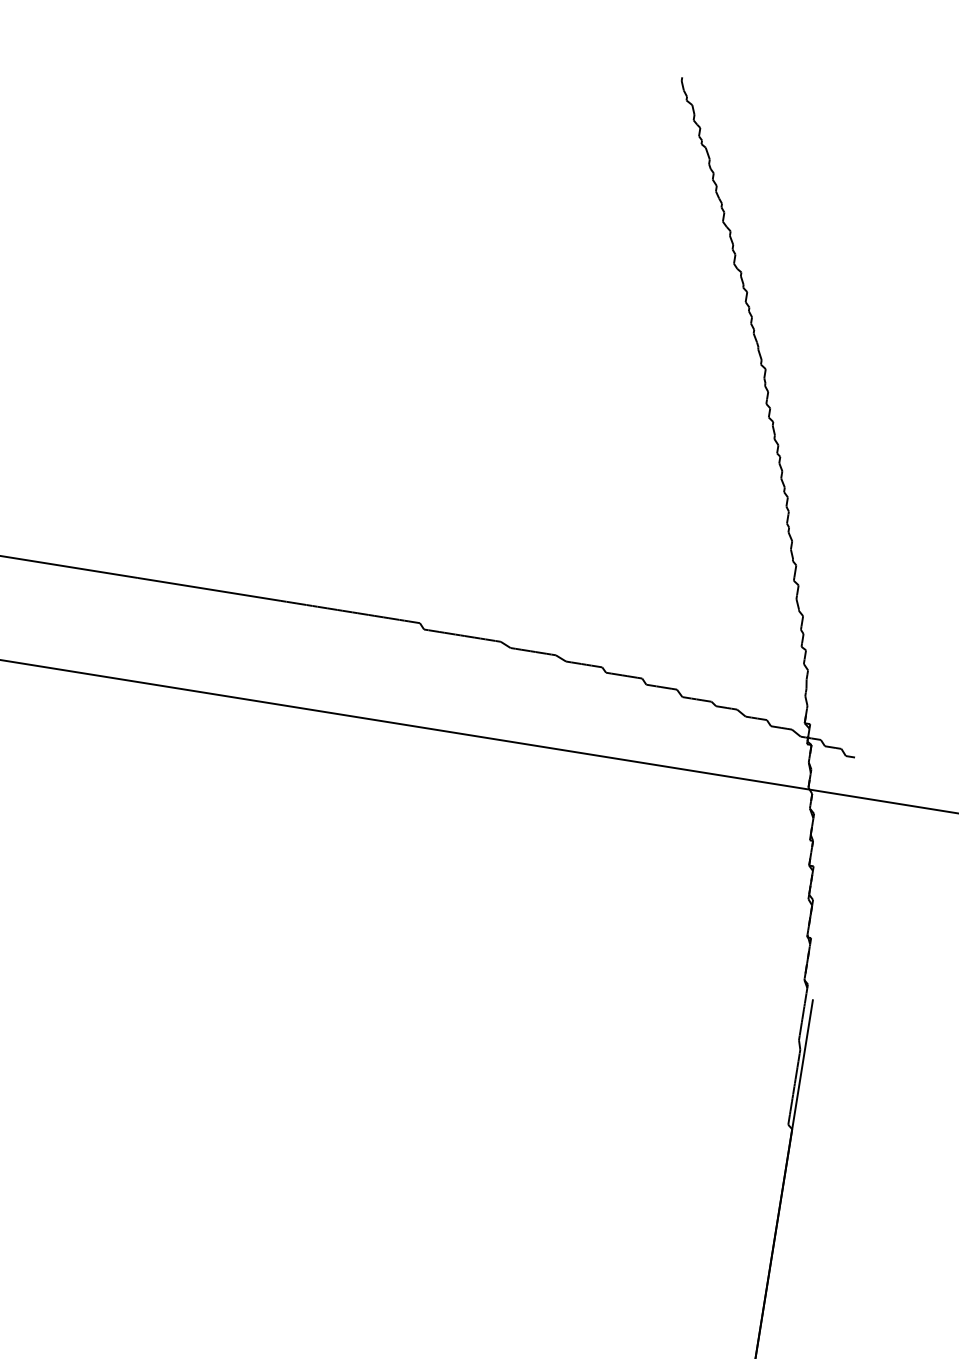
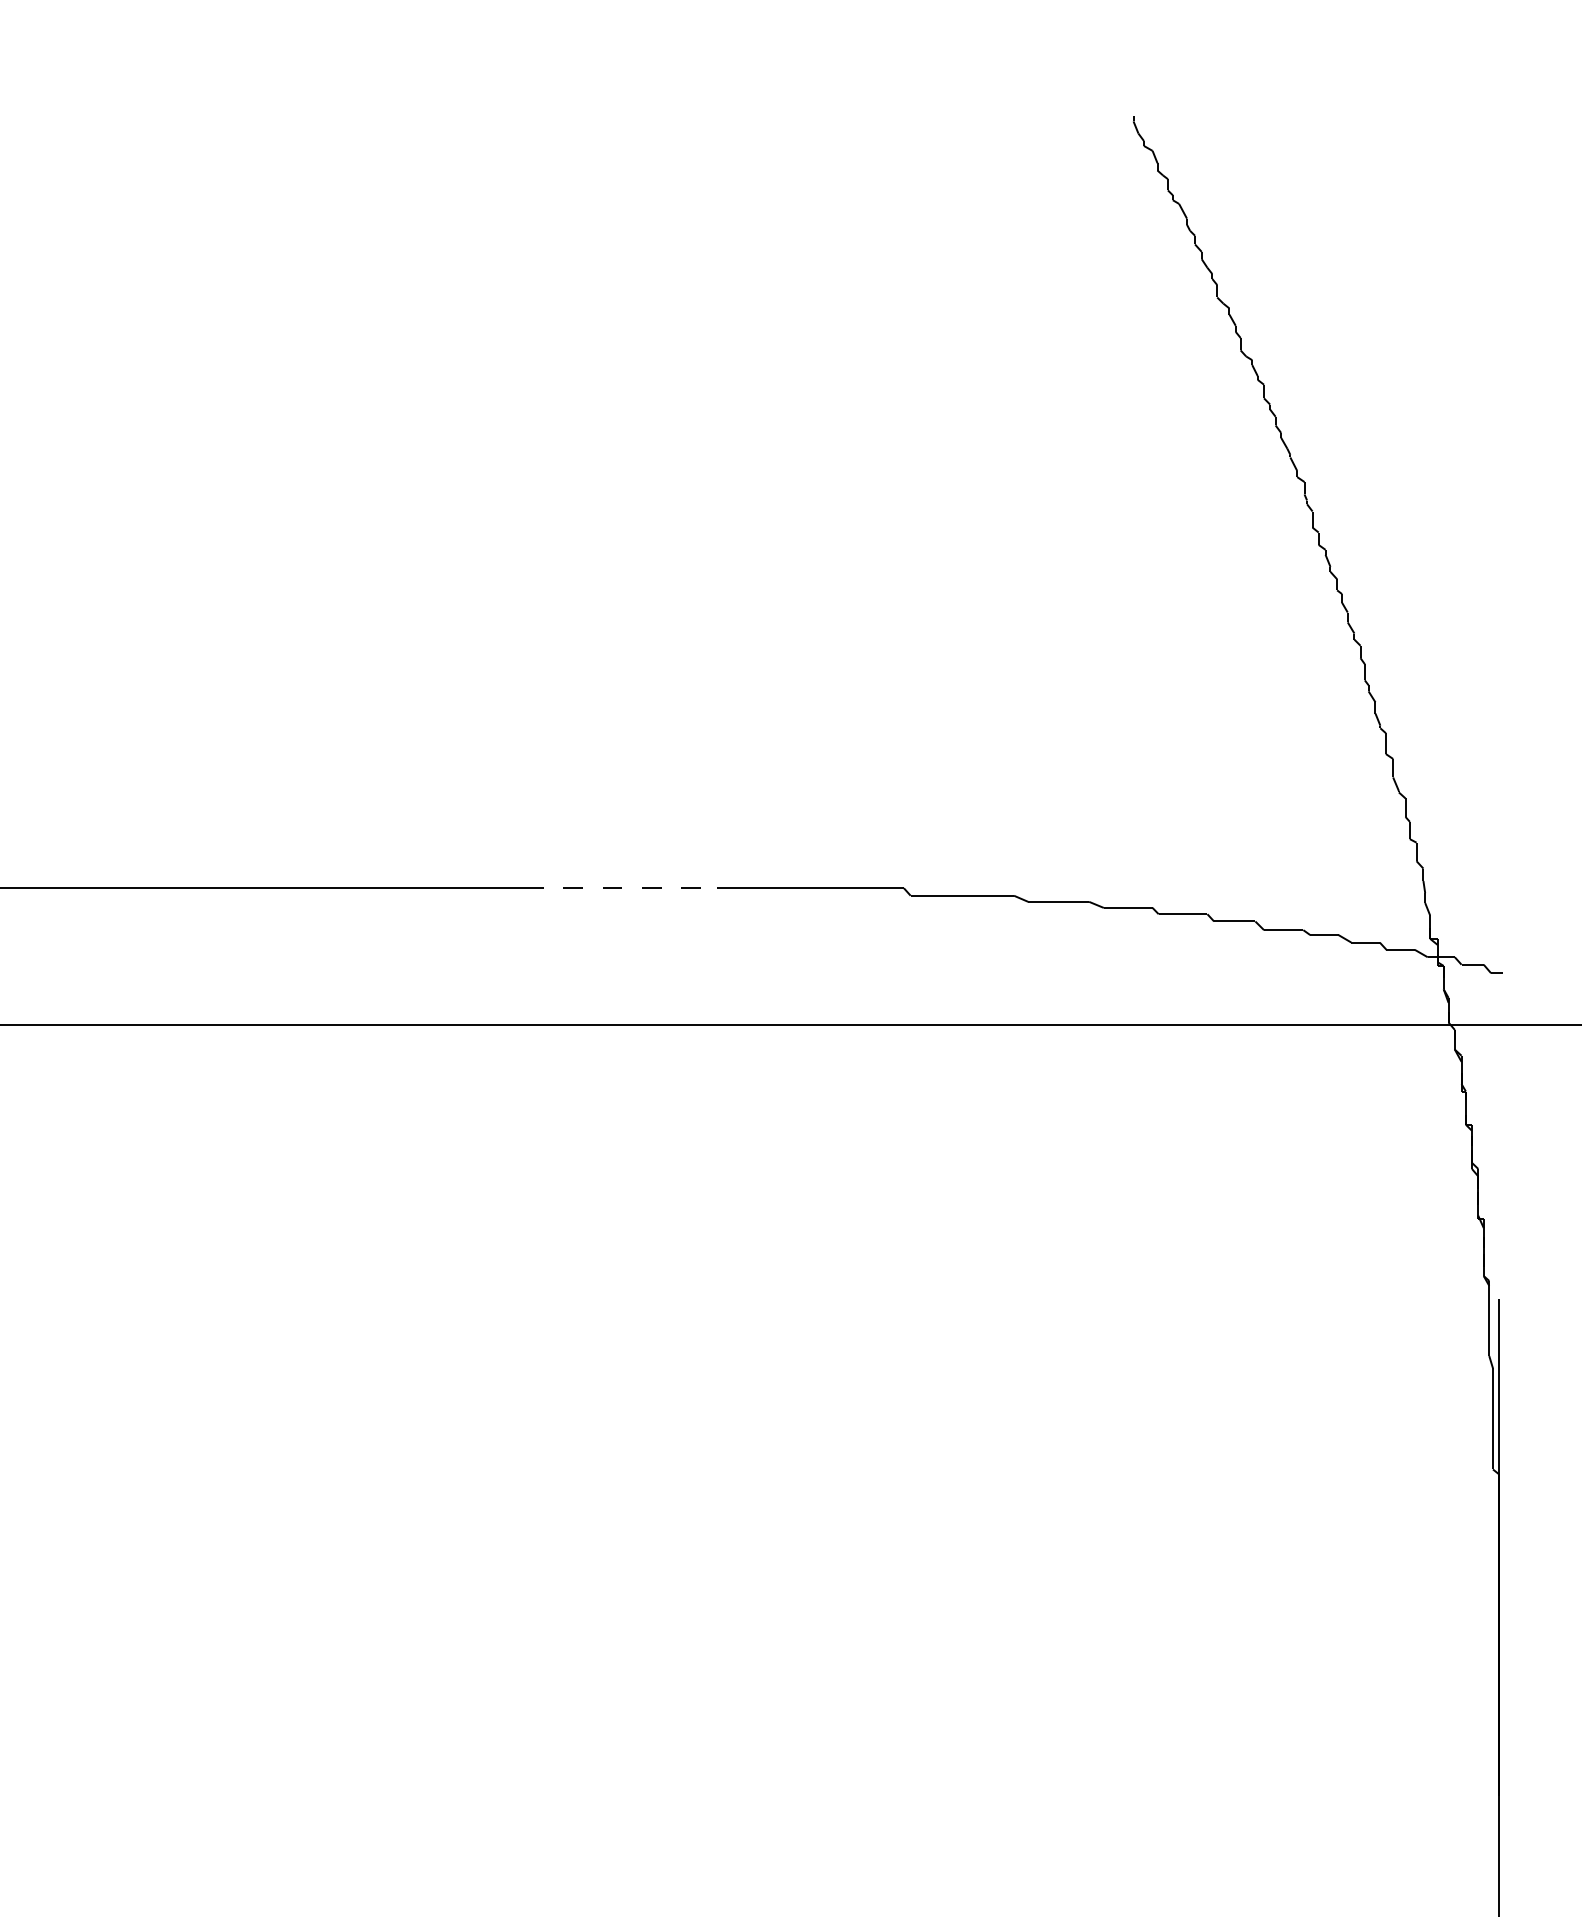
line: (209, 589) -> (620, 888), solid -> dashed

